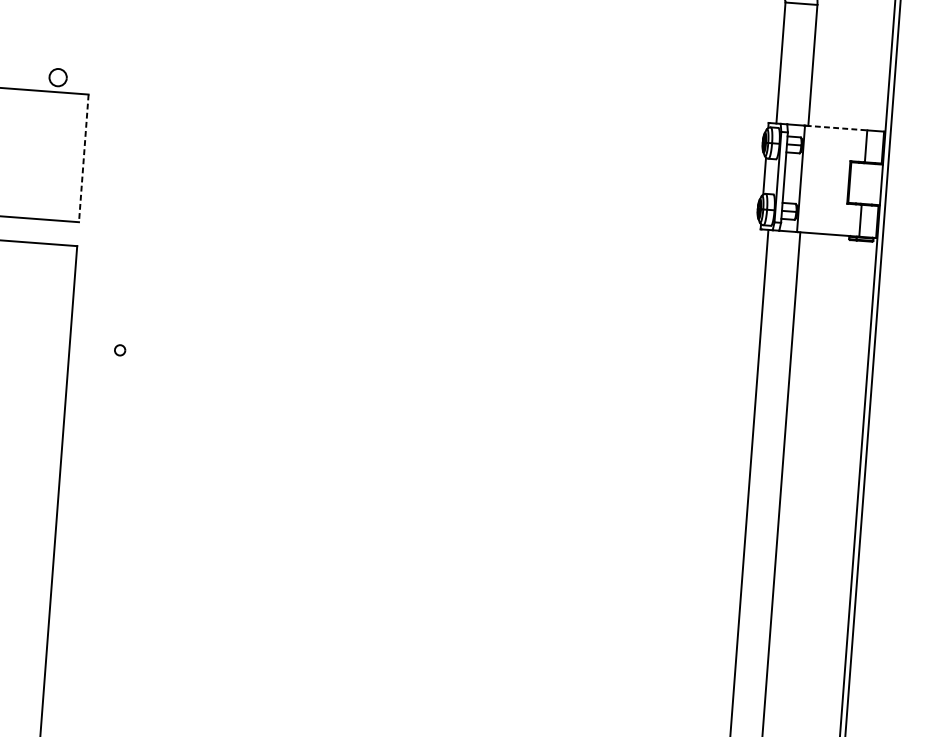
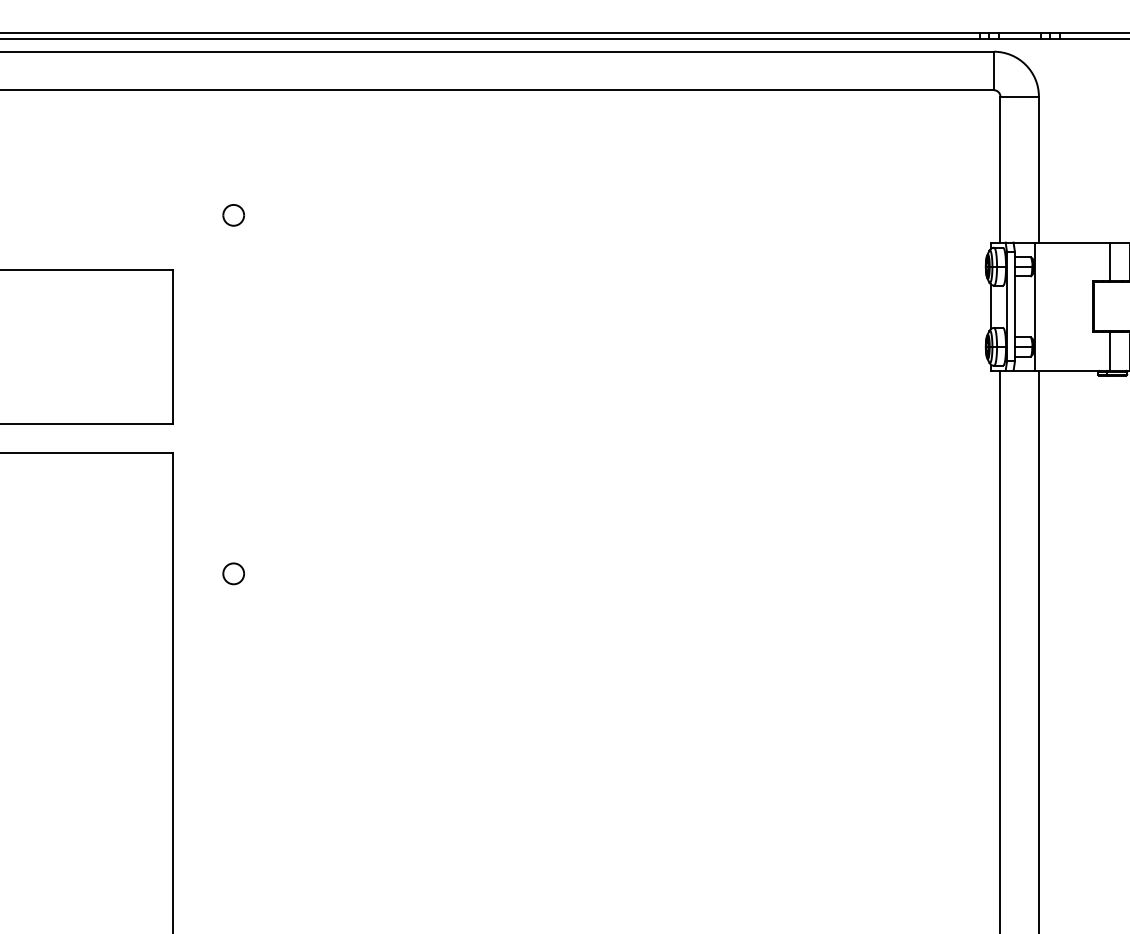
part: (57, 77) -> (233, 215), moved
line: (836, 127) -> (1073, 242), dashed -> solid
line: (83, 158) -> (172, 346), dashed -> solid
part: (120, 350) -> (233, 573), size x1.67

